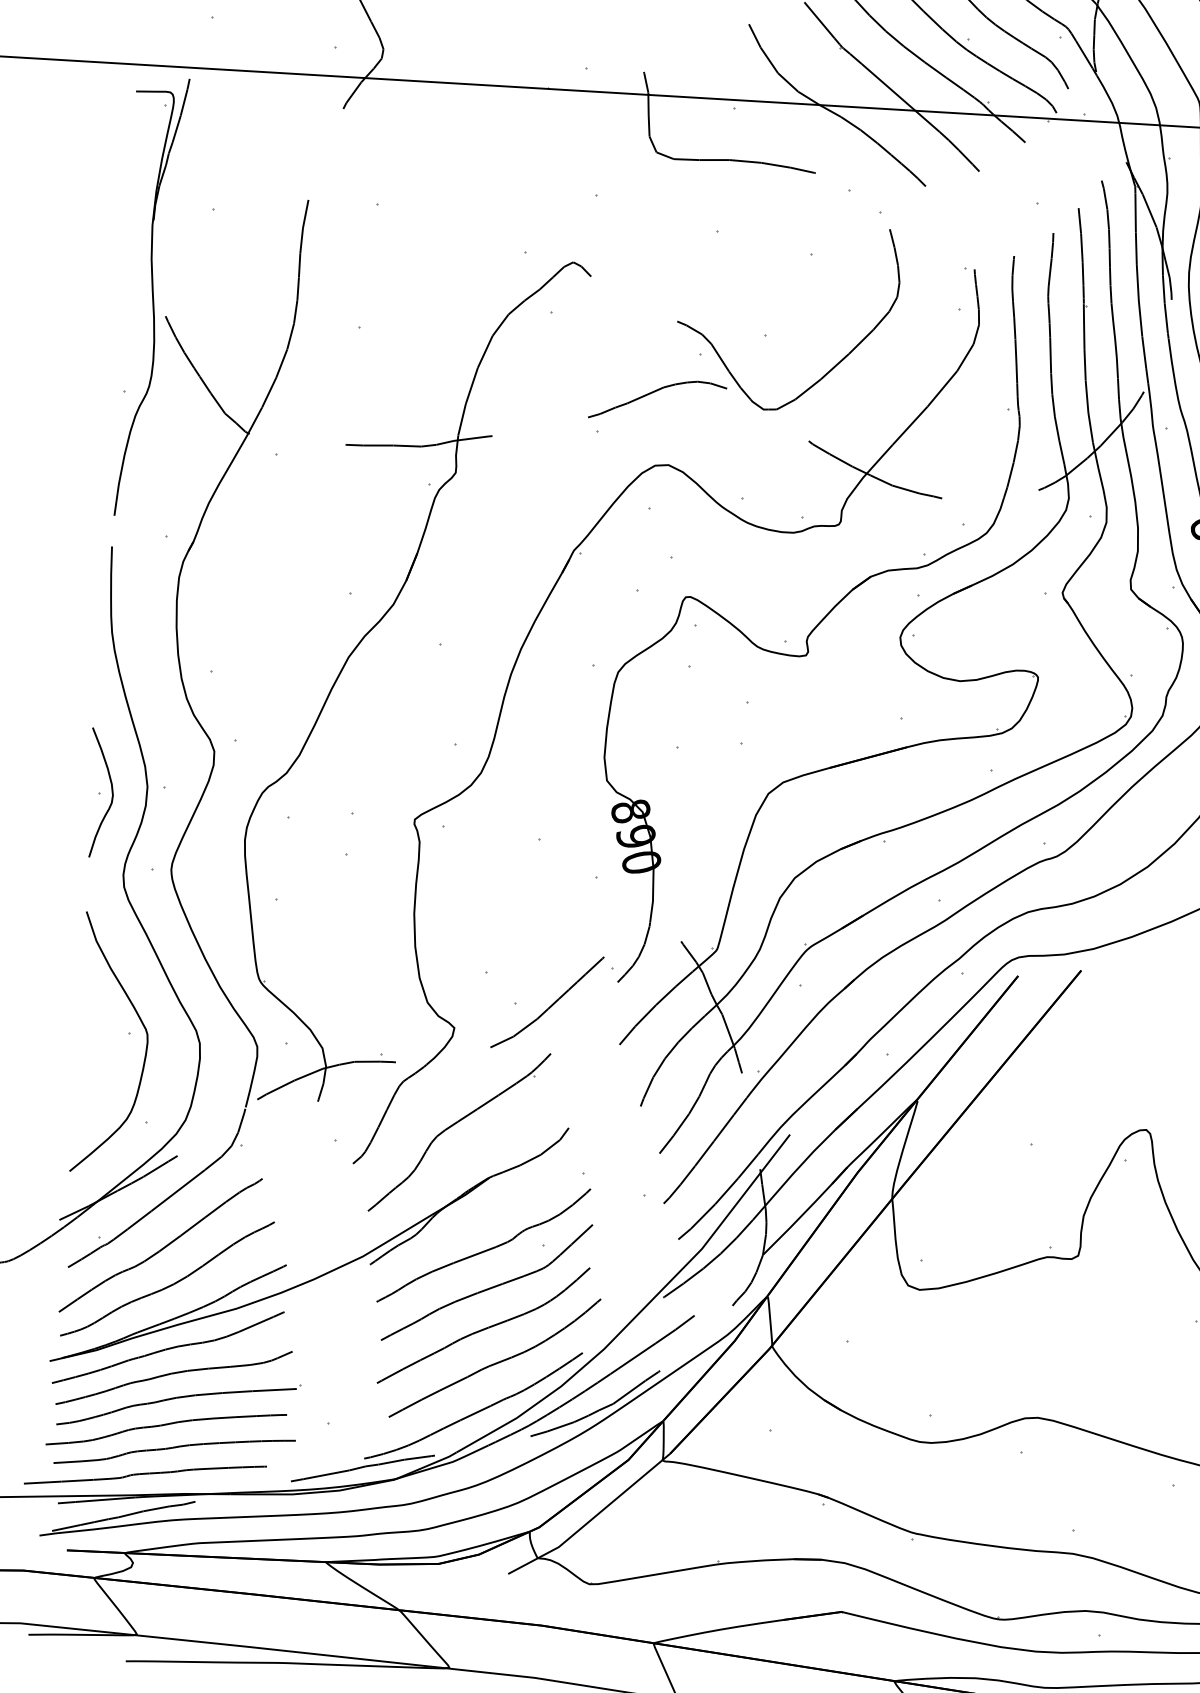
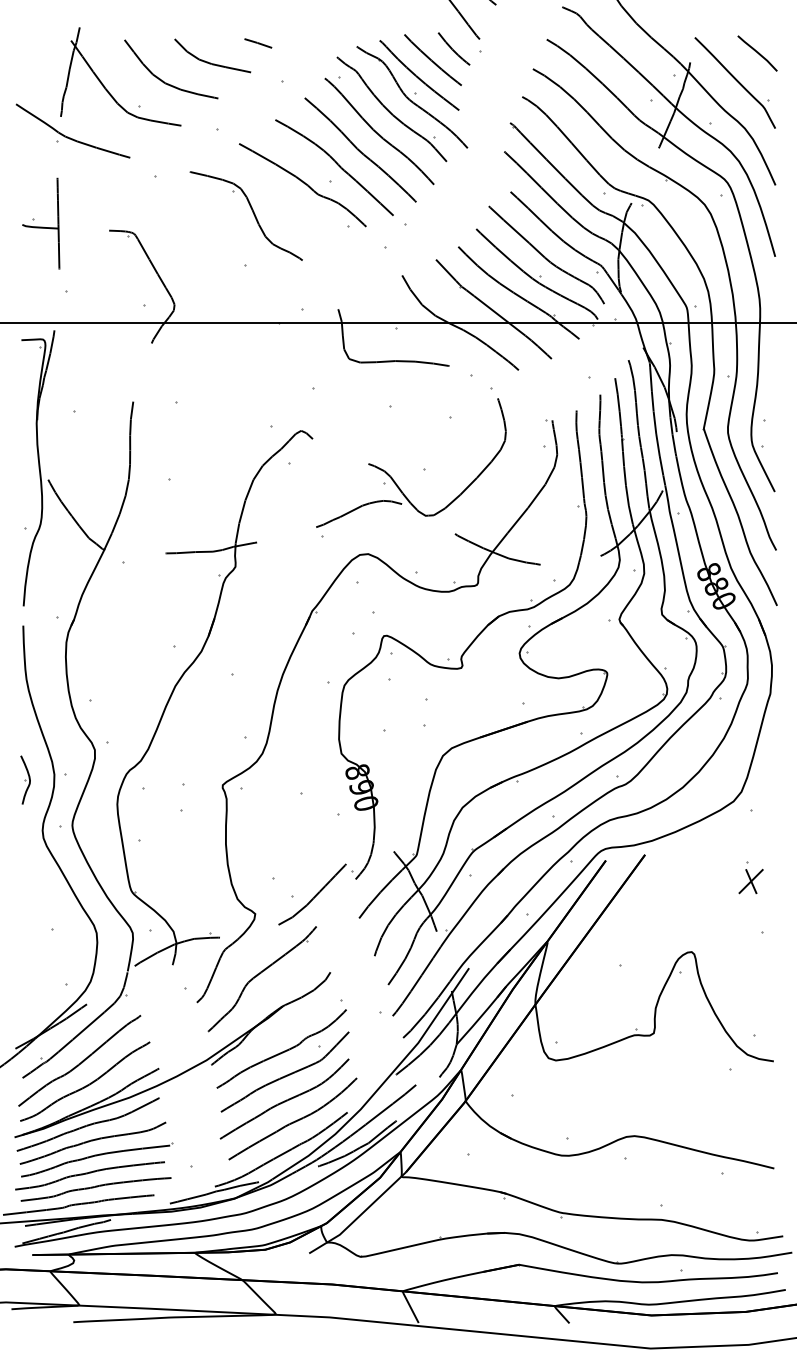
part: (100, 791) -> (25, 779), size x0.6
curve: (145, 1045) -> (62, 936), removed

